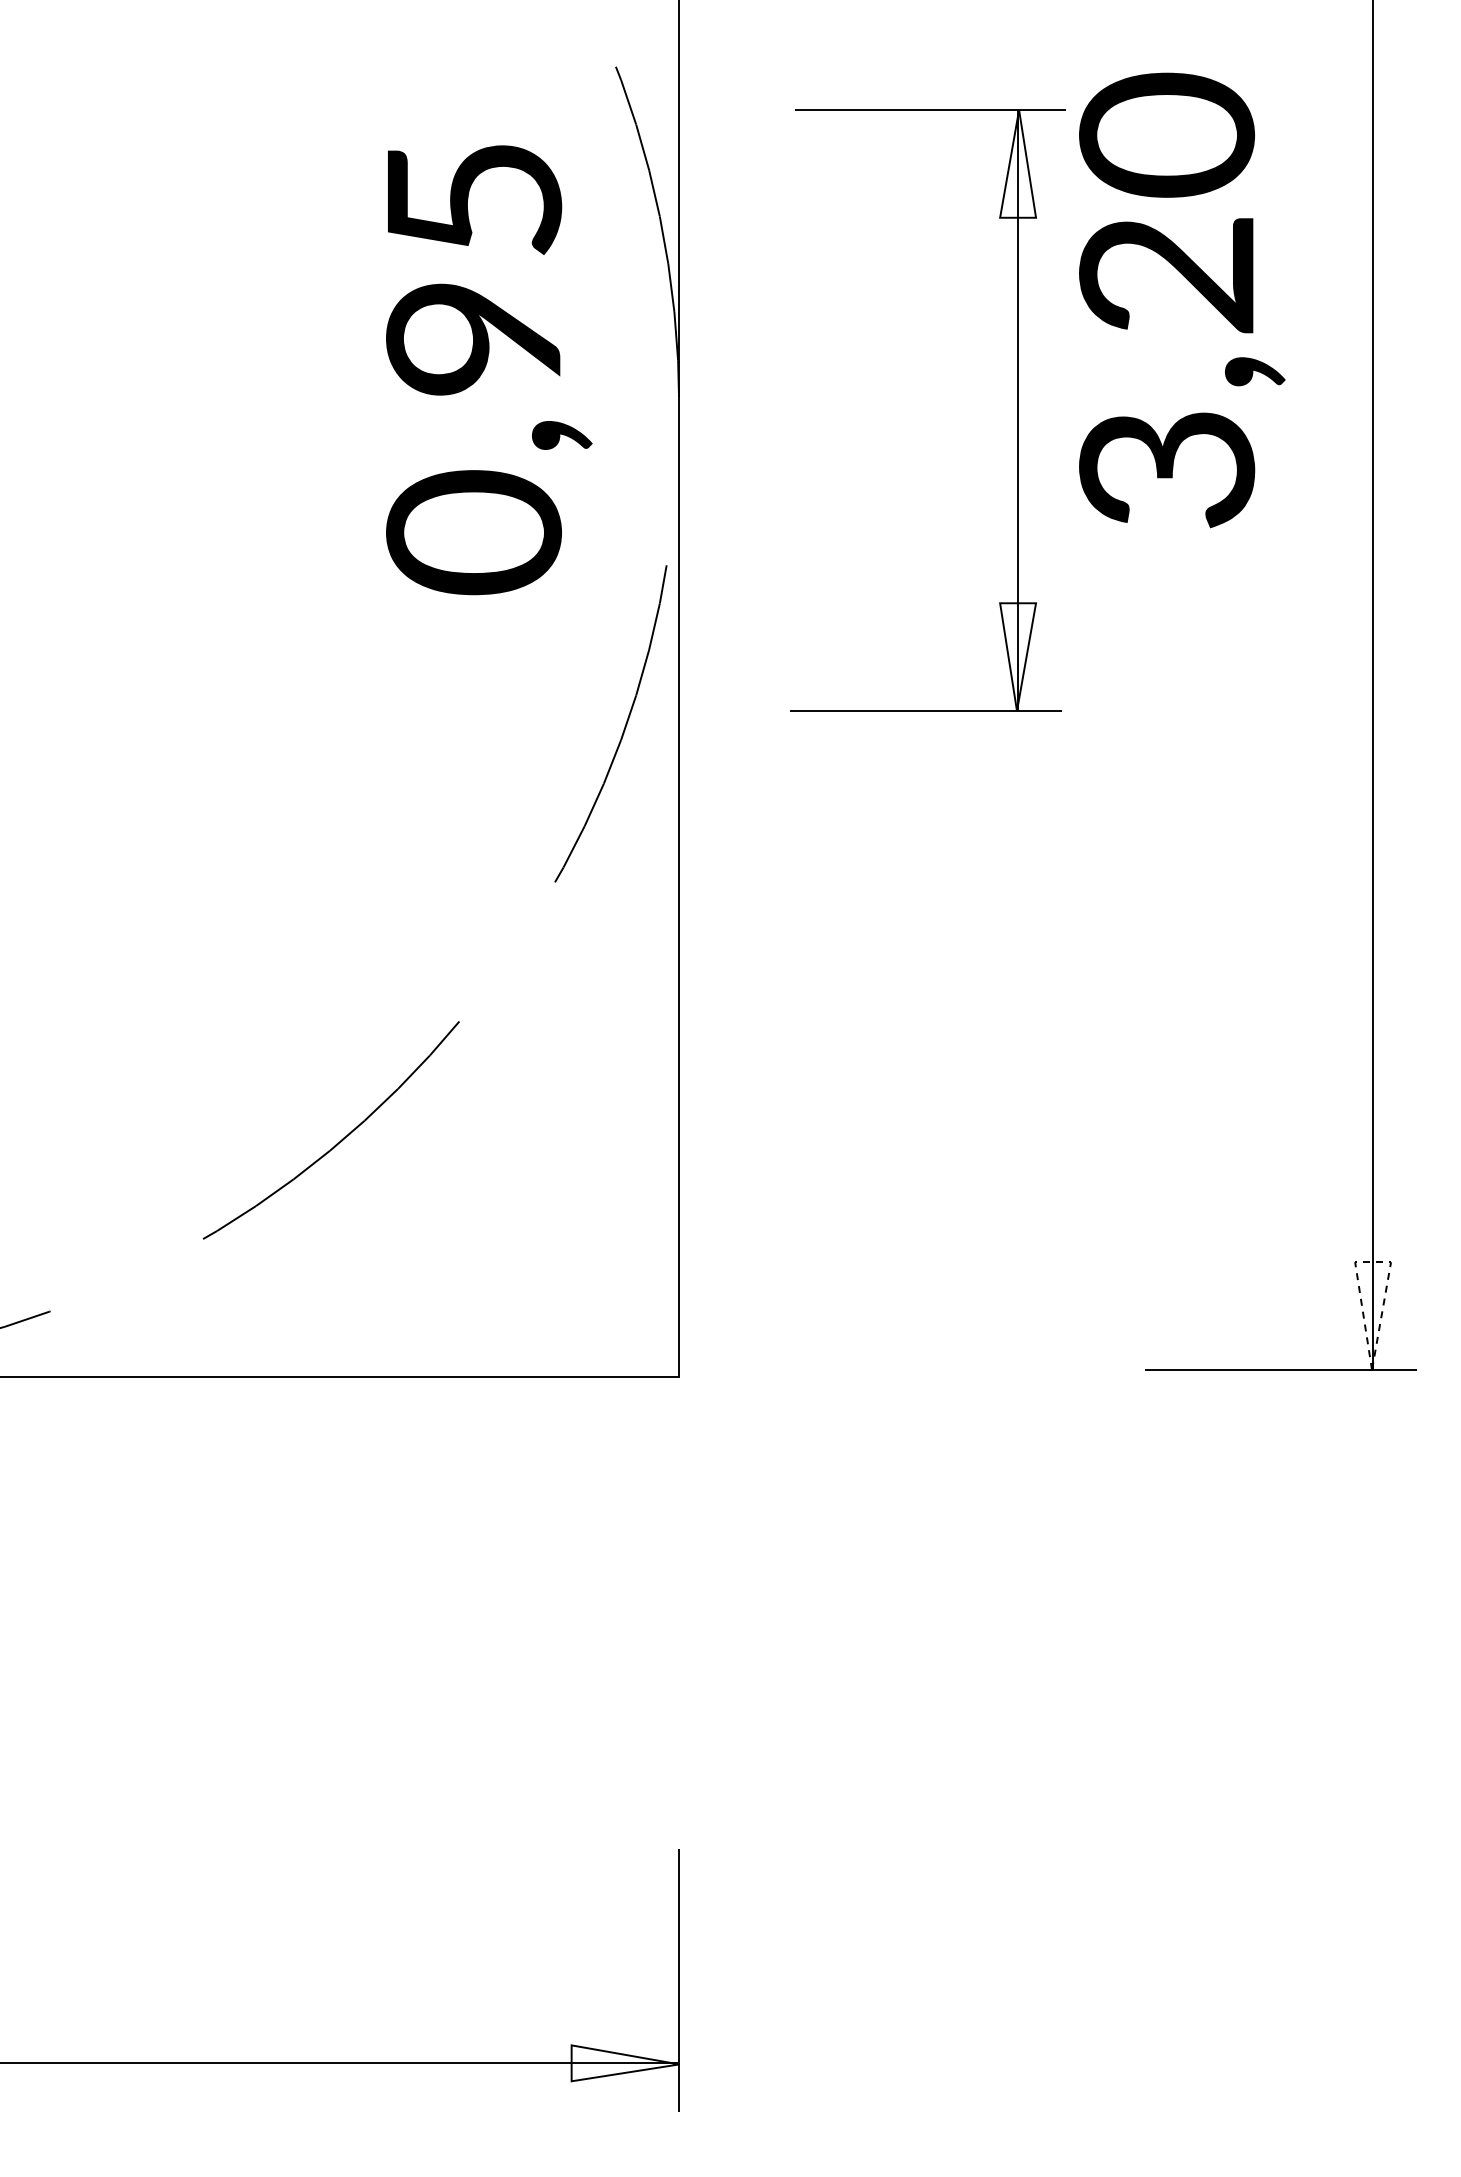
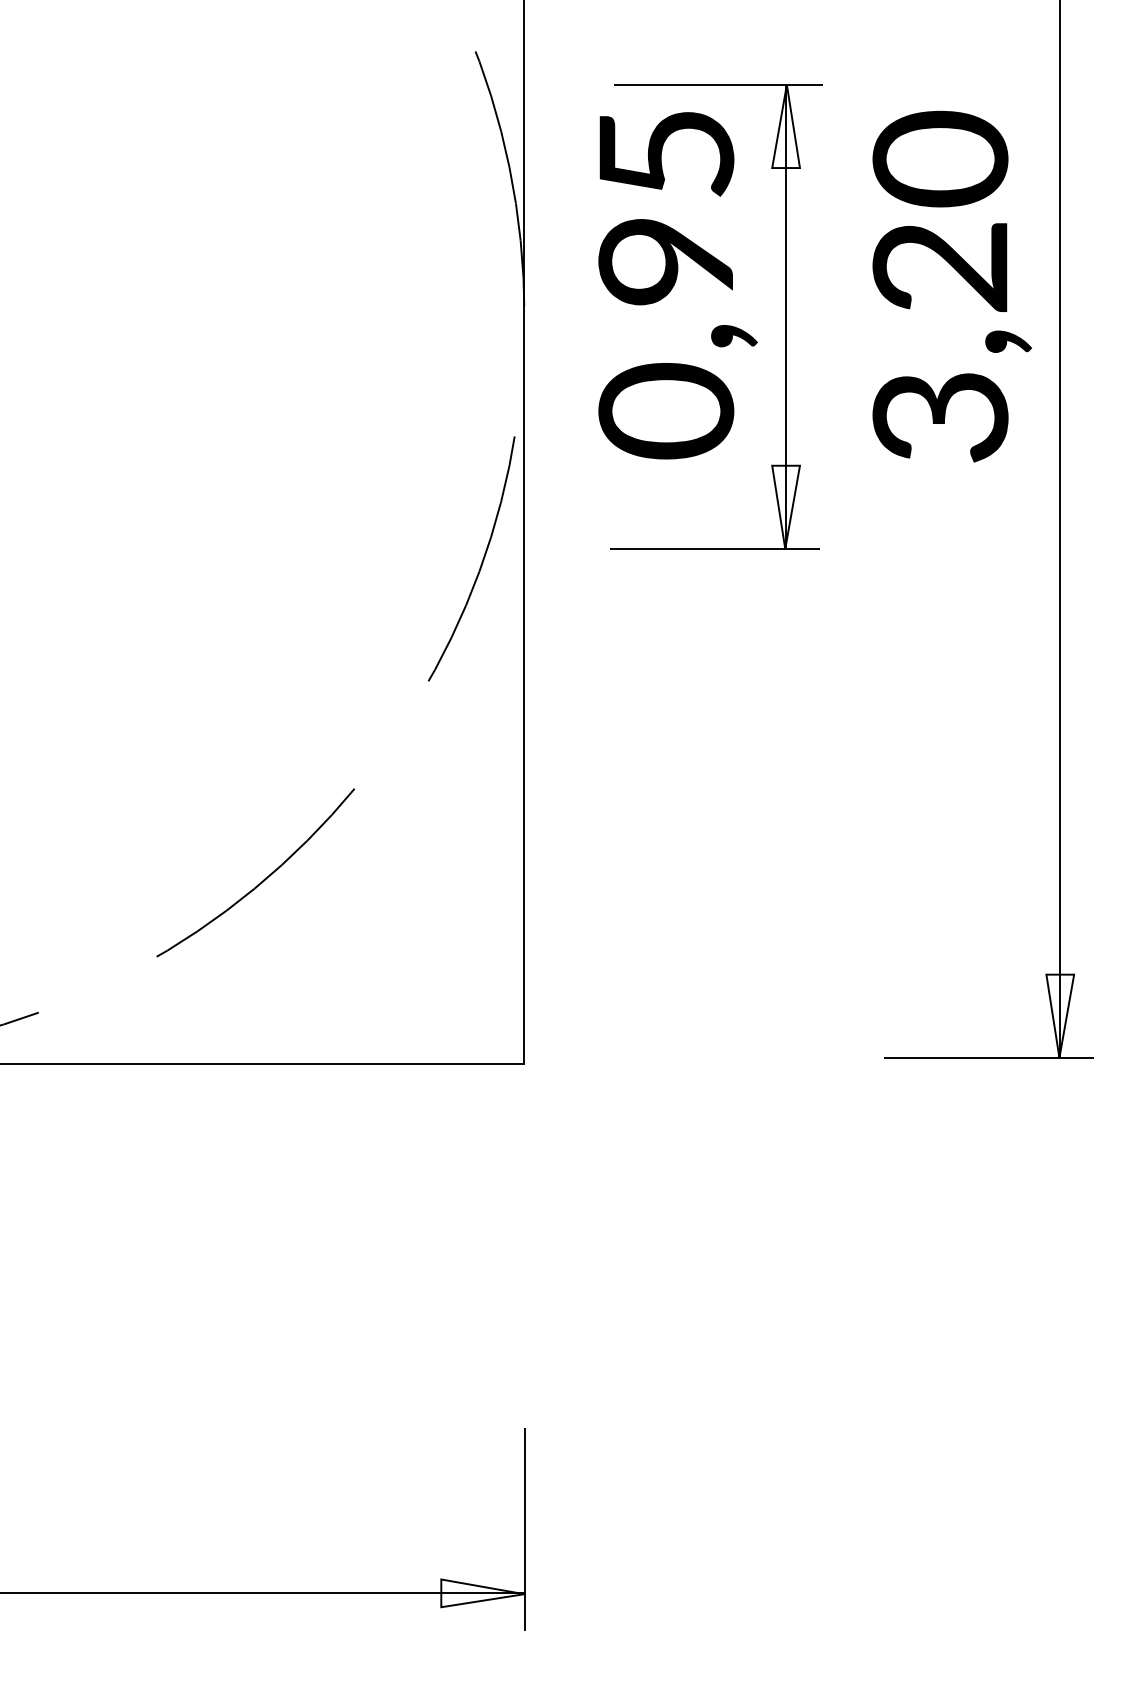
text: (1182, 300) -> (952, 286), moved
text: (489, 370) -> (678, 285), moved
line: (1373, 1262) -> (1060, 974), dashed -> solid

